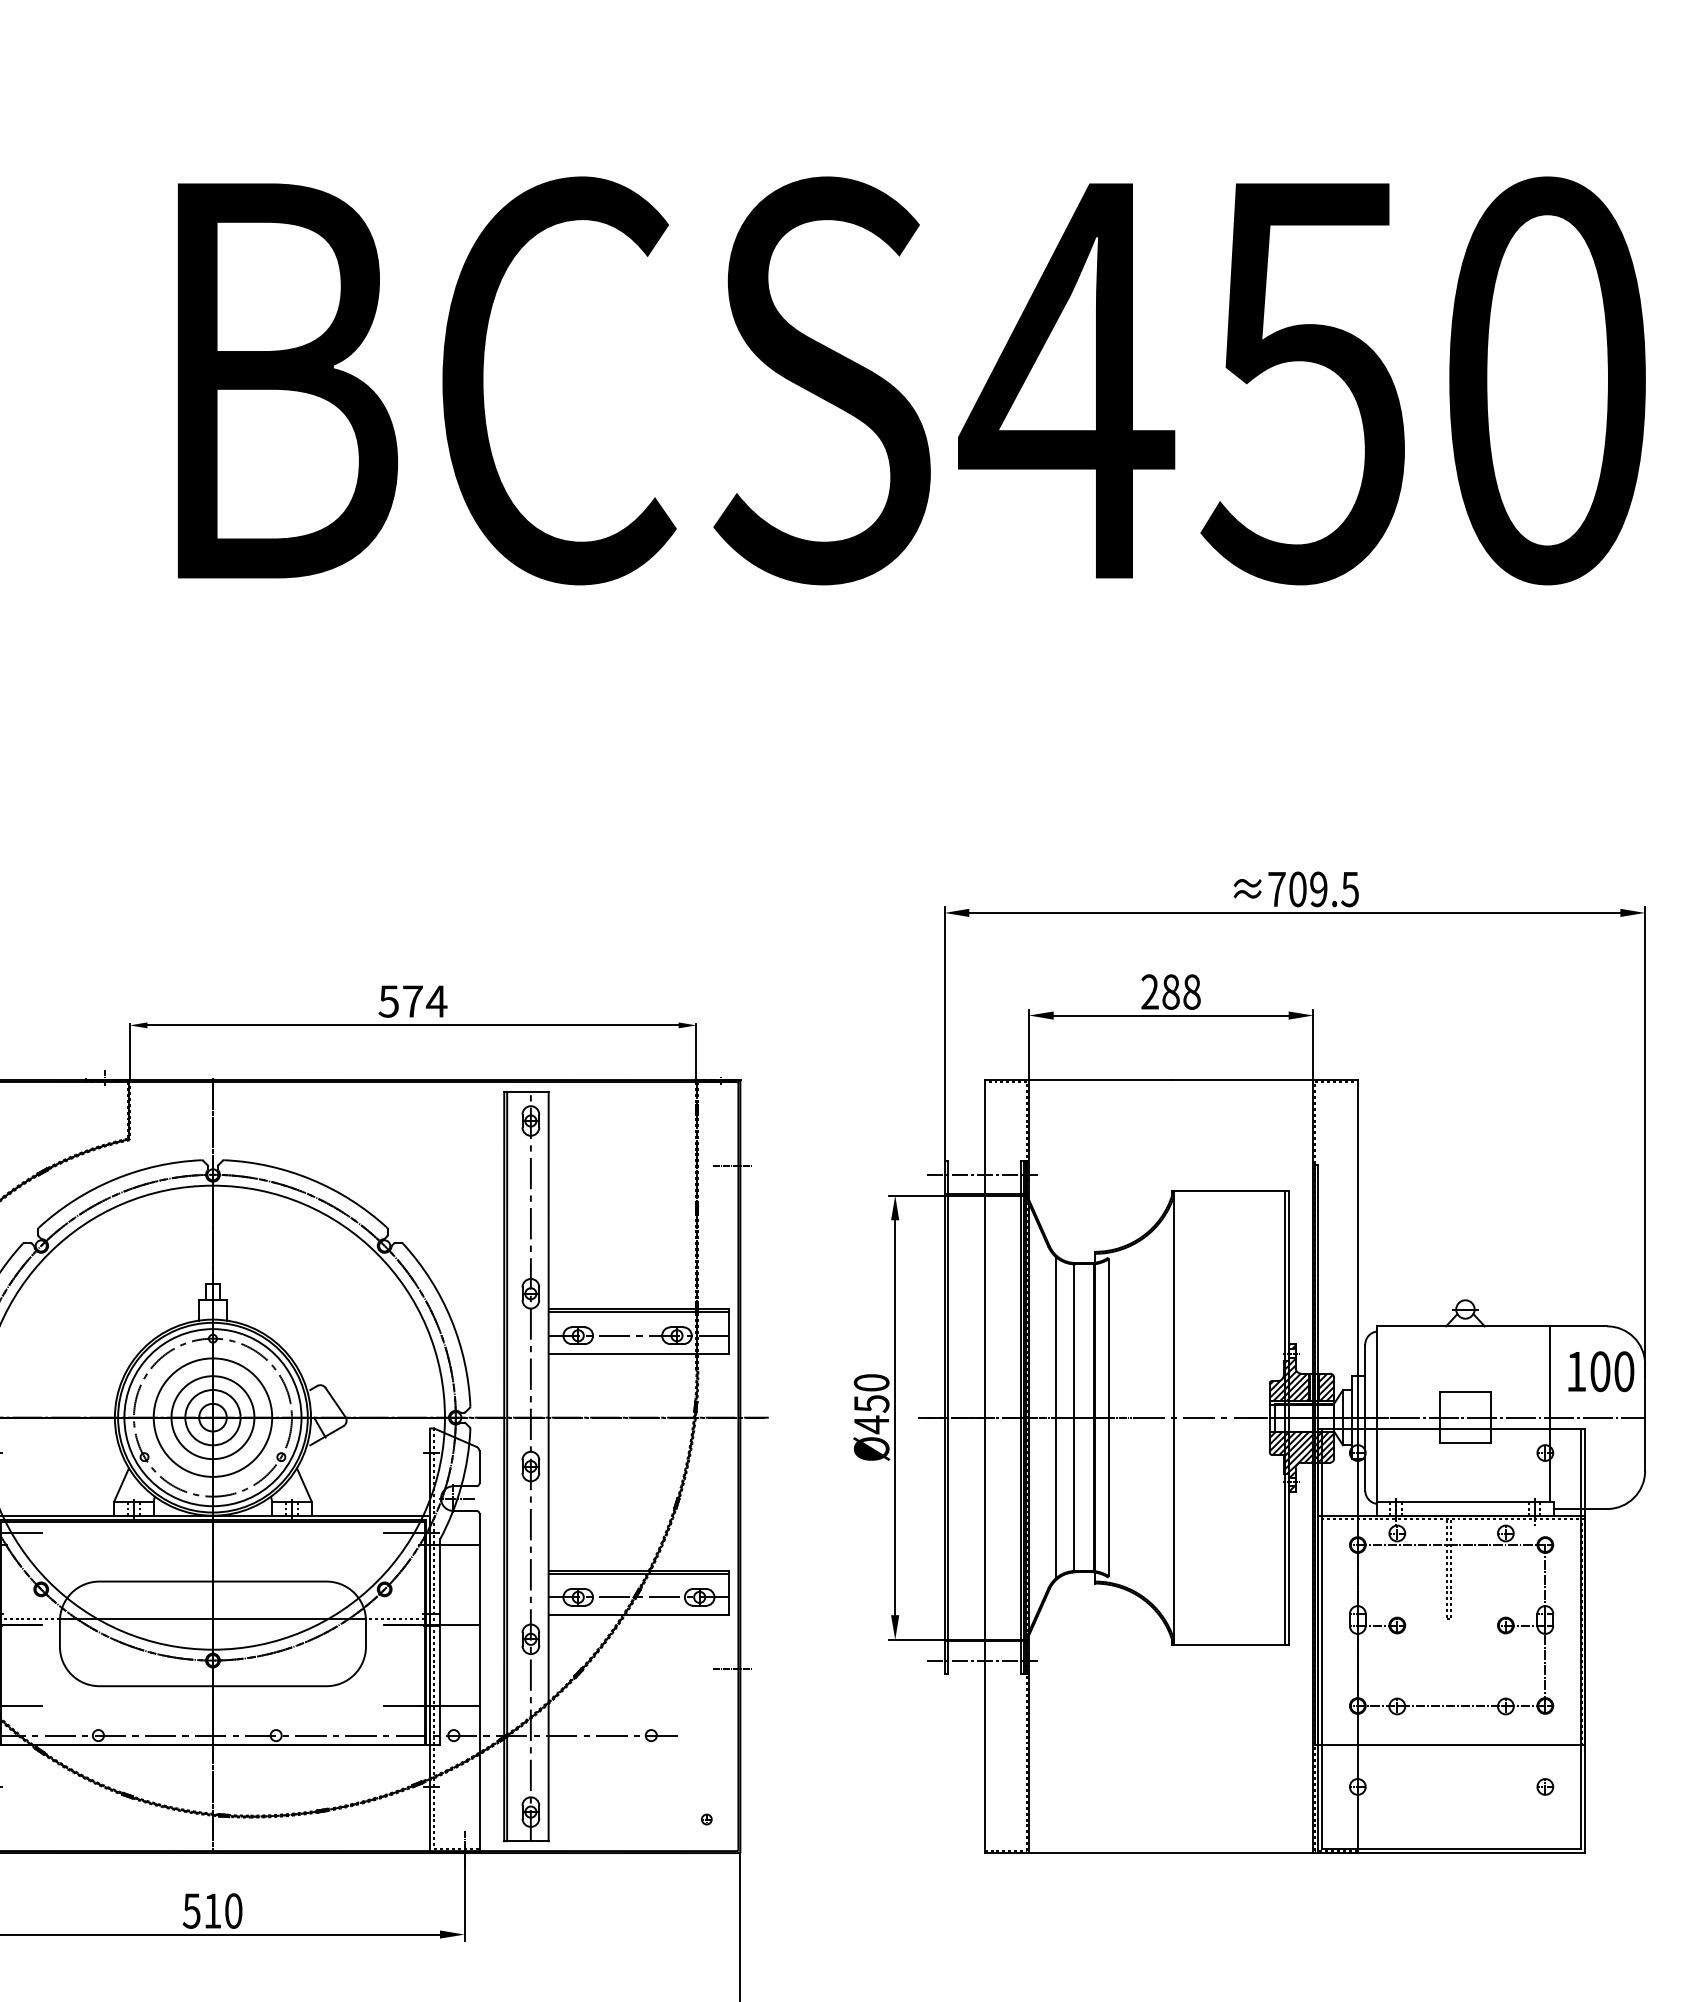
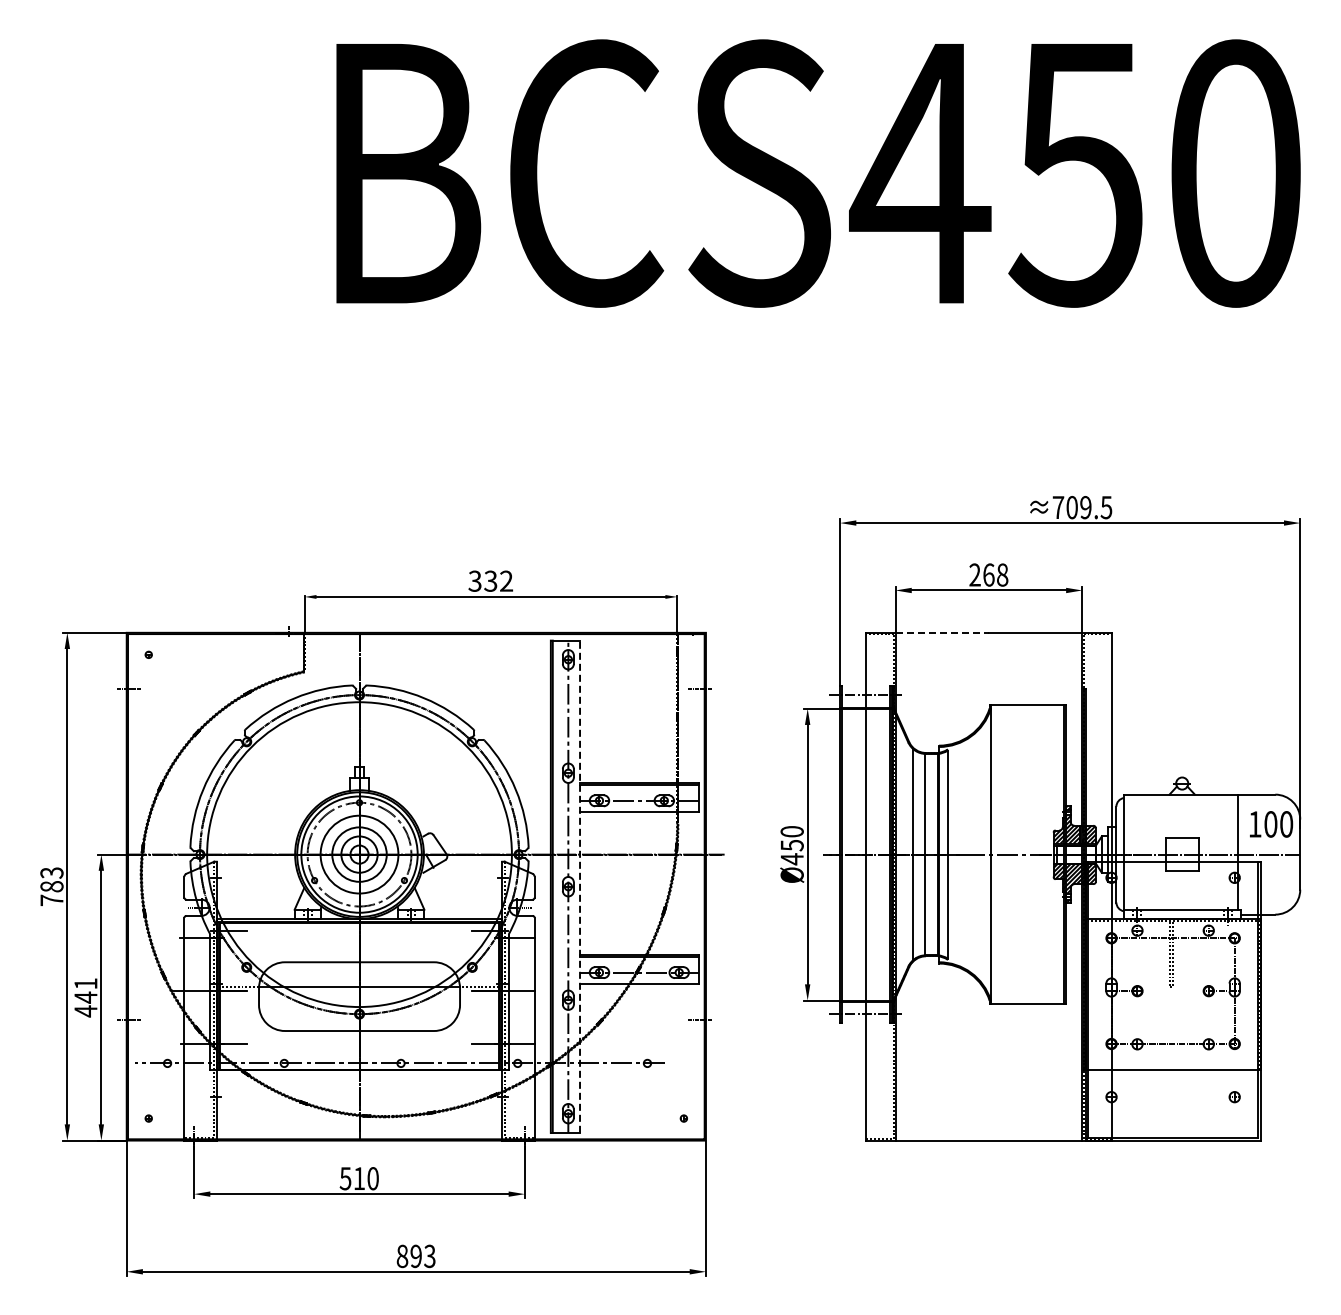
text: (1170, 991) -> (988, 574), 288 -> 268
text: (412, 1000) -> (490, 580), 574 -> 332
line: (1100, 1079) -> (942, 632), solid -> dashed
line: (549, 1466) -> (580, 886), solid -> dashed

